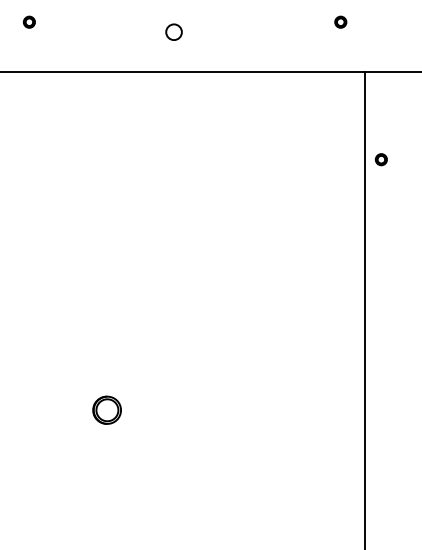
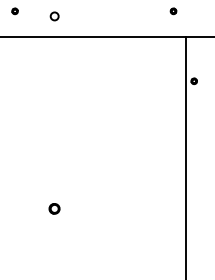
circle: (173, 32) -> (54, 16), moved
part: (106, 409) -> (54, 208), size x0.71

